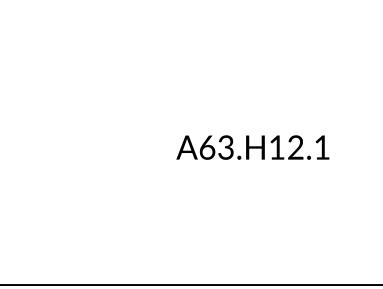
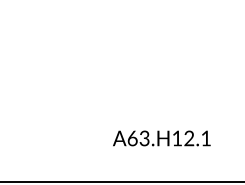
text: (252, 147) -> (161, 138), moved

